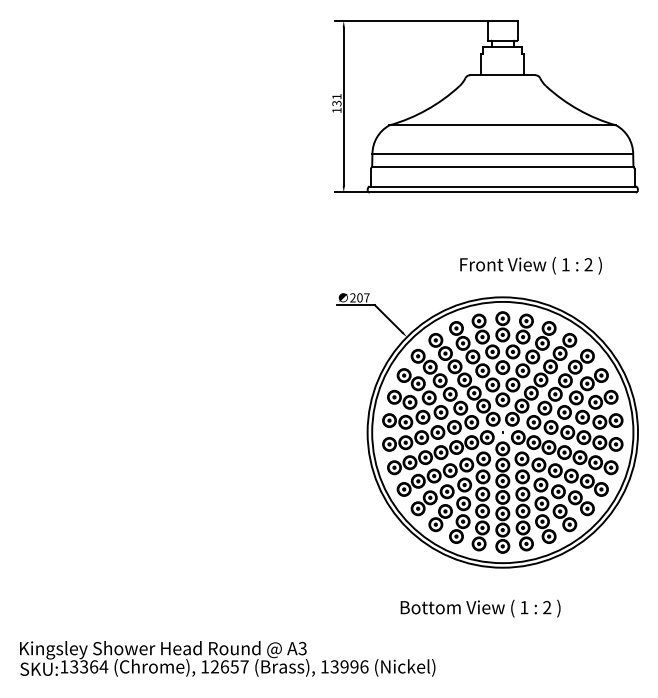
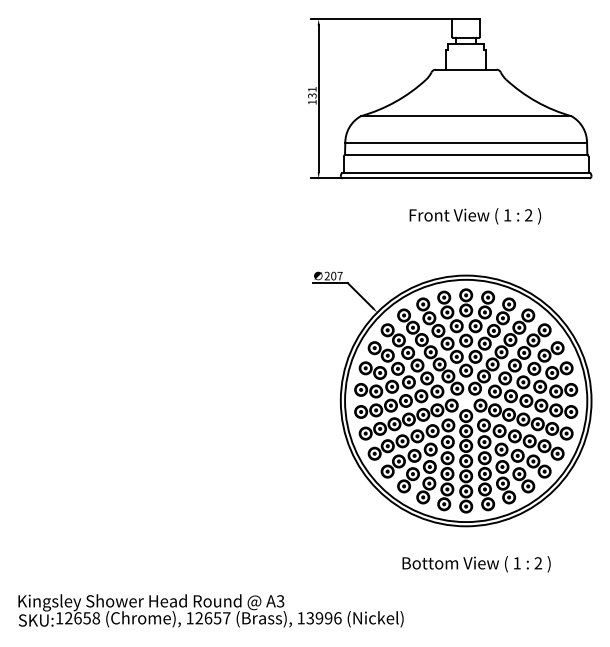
text: (531, 265) -> (475, 216), moved
text: (480, 608) -> (476, 564), moved
text: (89, 667) -> (82, 618), 13364 -> 12658

